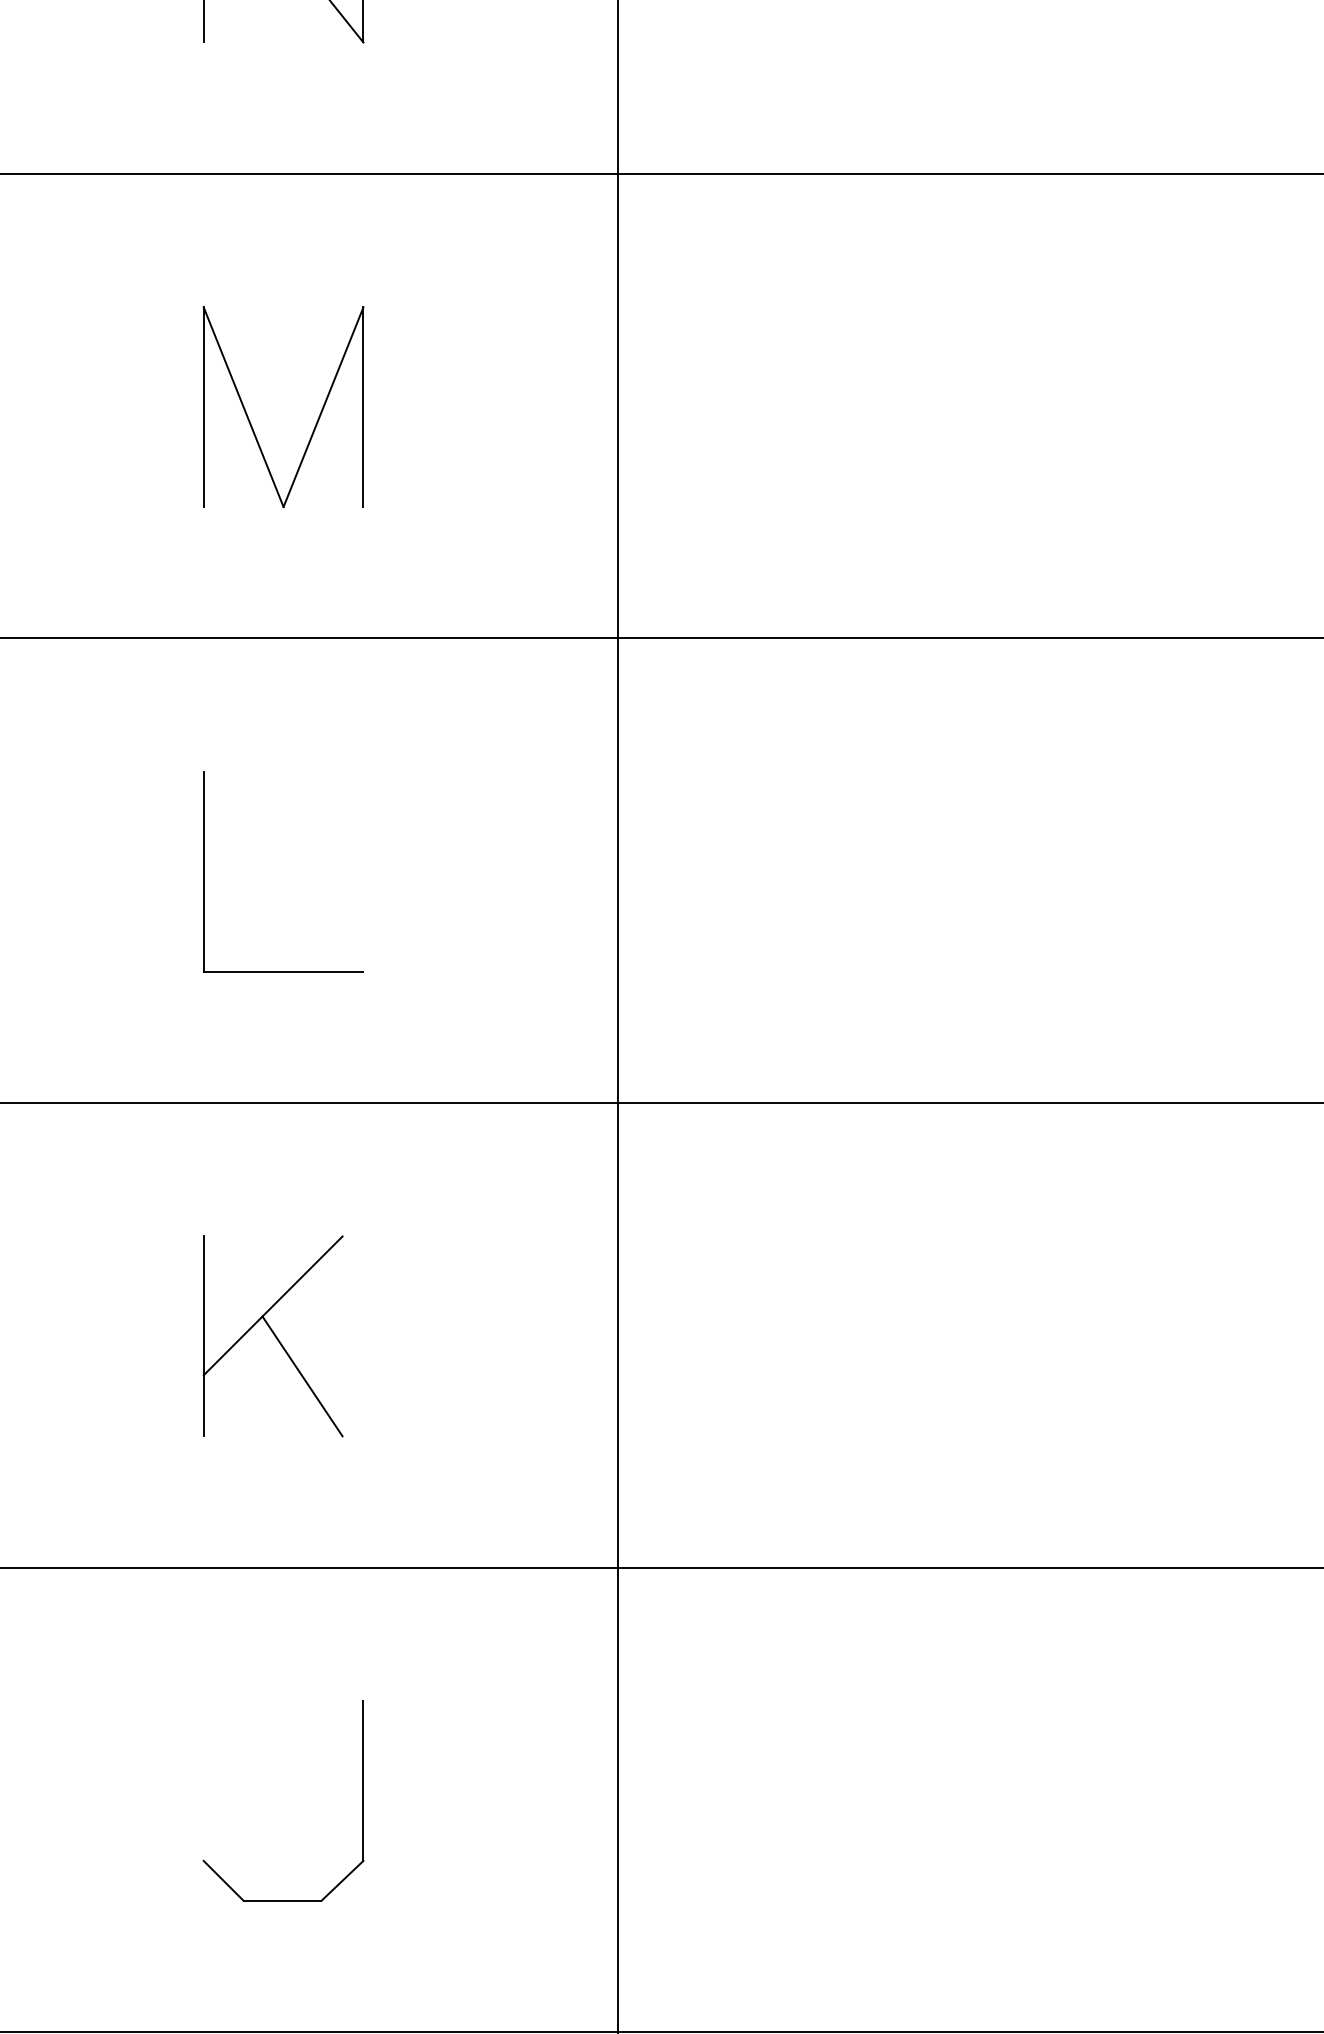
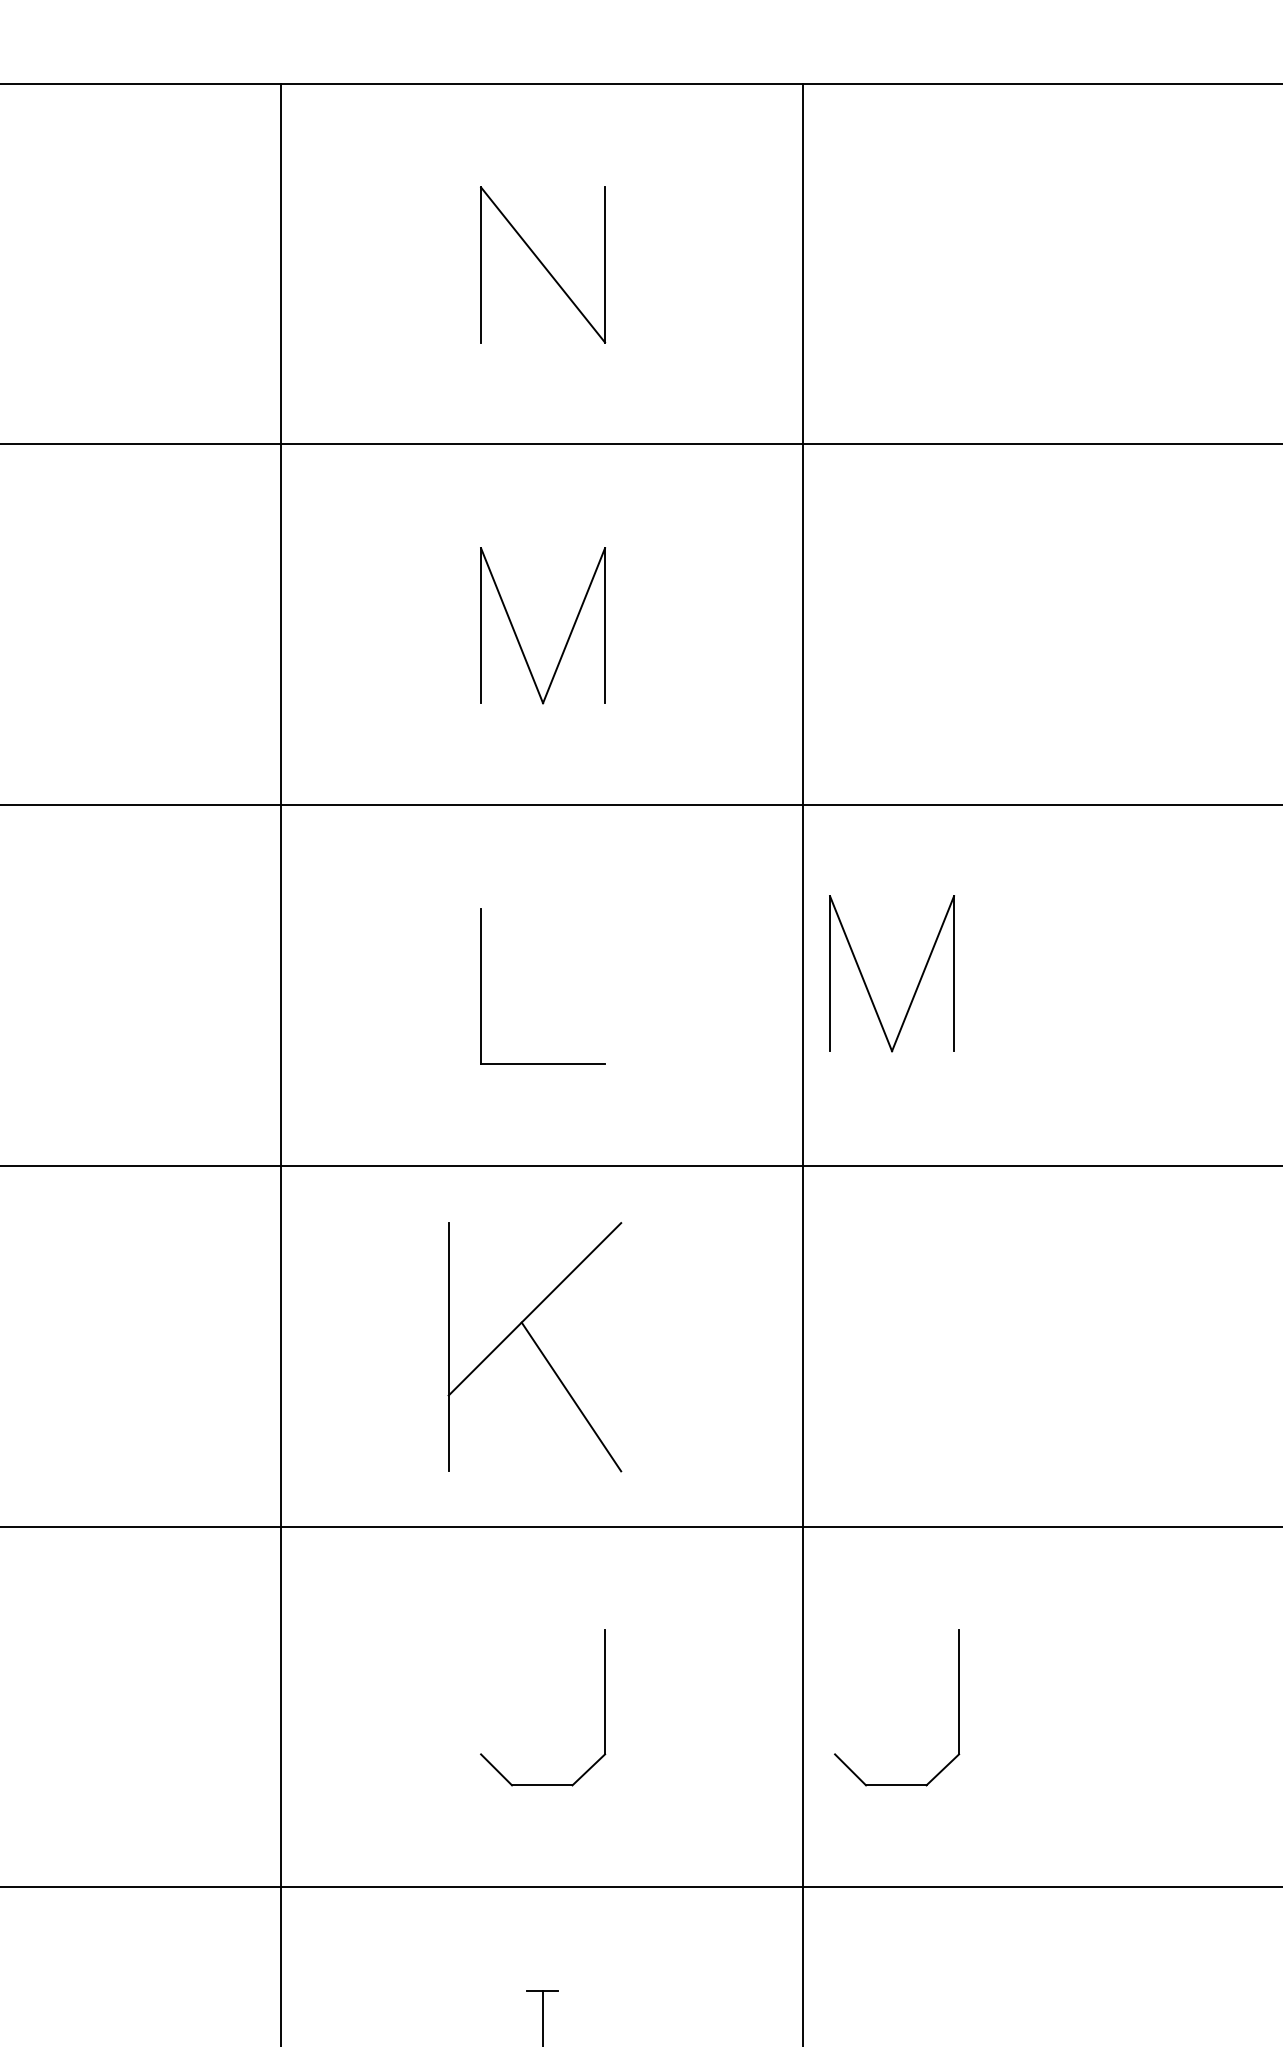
part: (698, 865) -> (865, 981), added
part: (272, 1335) -> (534, 1346), size x1.6
part: (818, 1800) -> (958, 1707), added

